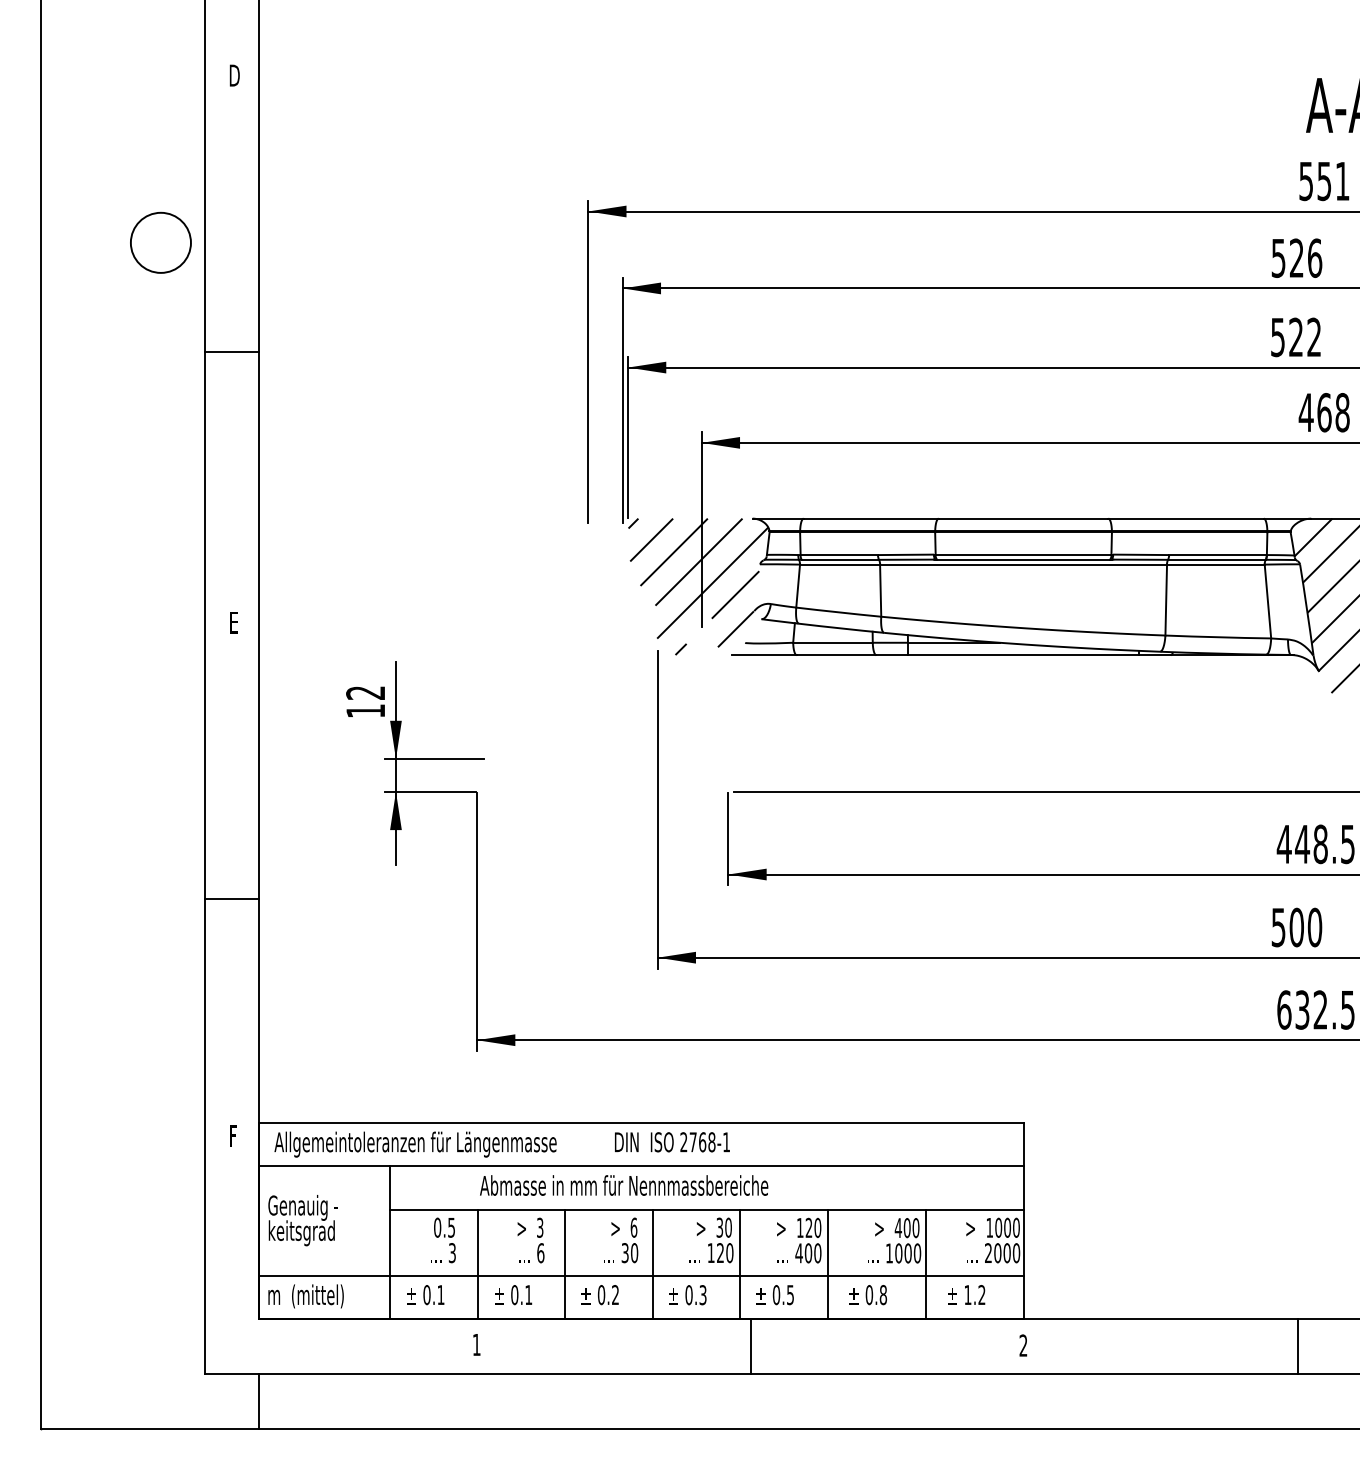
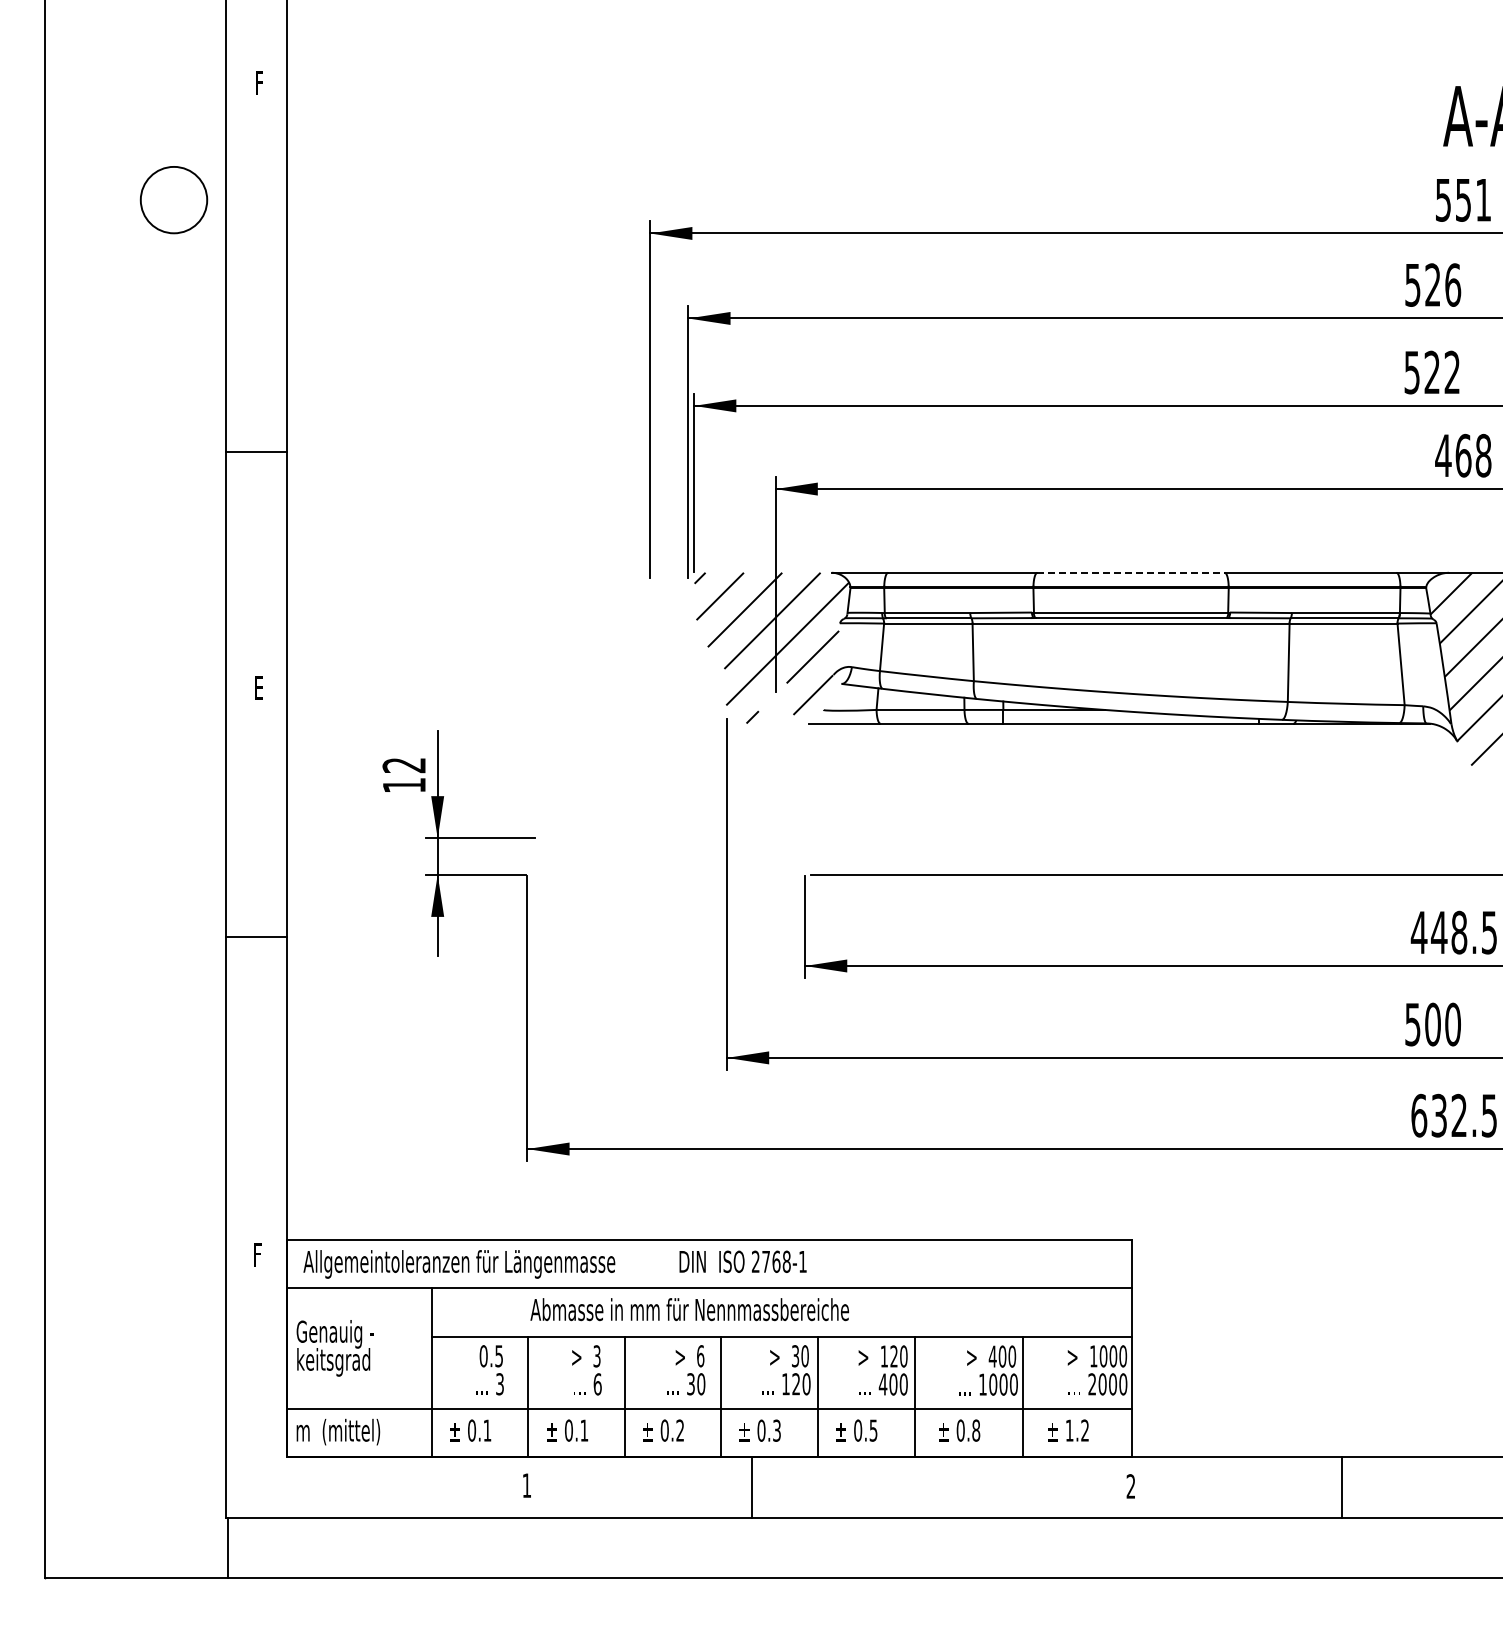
text: (234, 75) -> (259, 83), D -> F
circle: (160, 243) -> (173, 200), moved
line: (231, 351) -> (256, 451), moved
line: (1023, 518) -> (1131, 572), solid -> dashed
line: (231, 898) -> (256, 936), moved
line: (751, 1346) -> (752, 1487), moved
line: (1297, 1346) -> (1341, 1487), moved
line: (259, 1400) -> (227, 1547), moved

